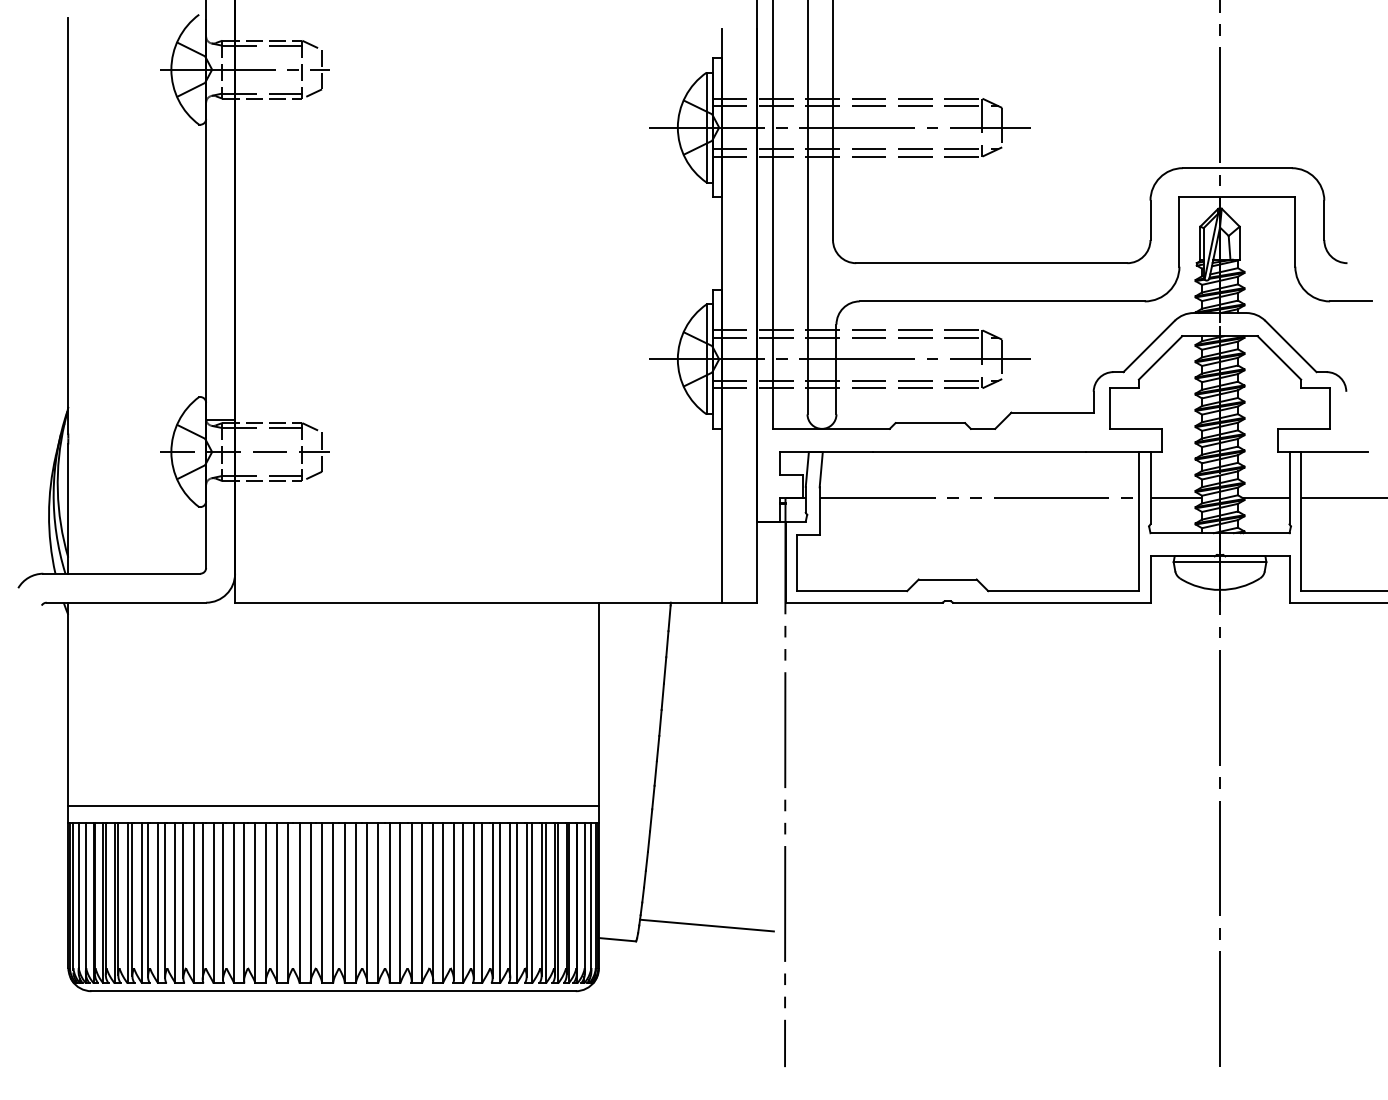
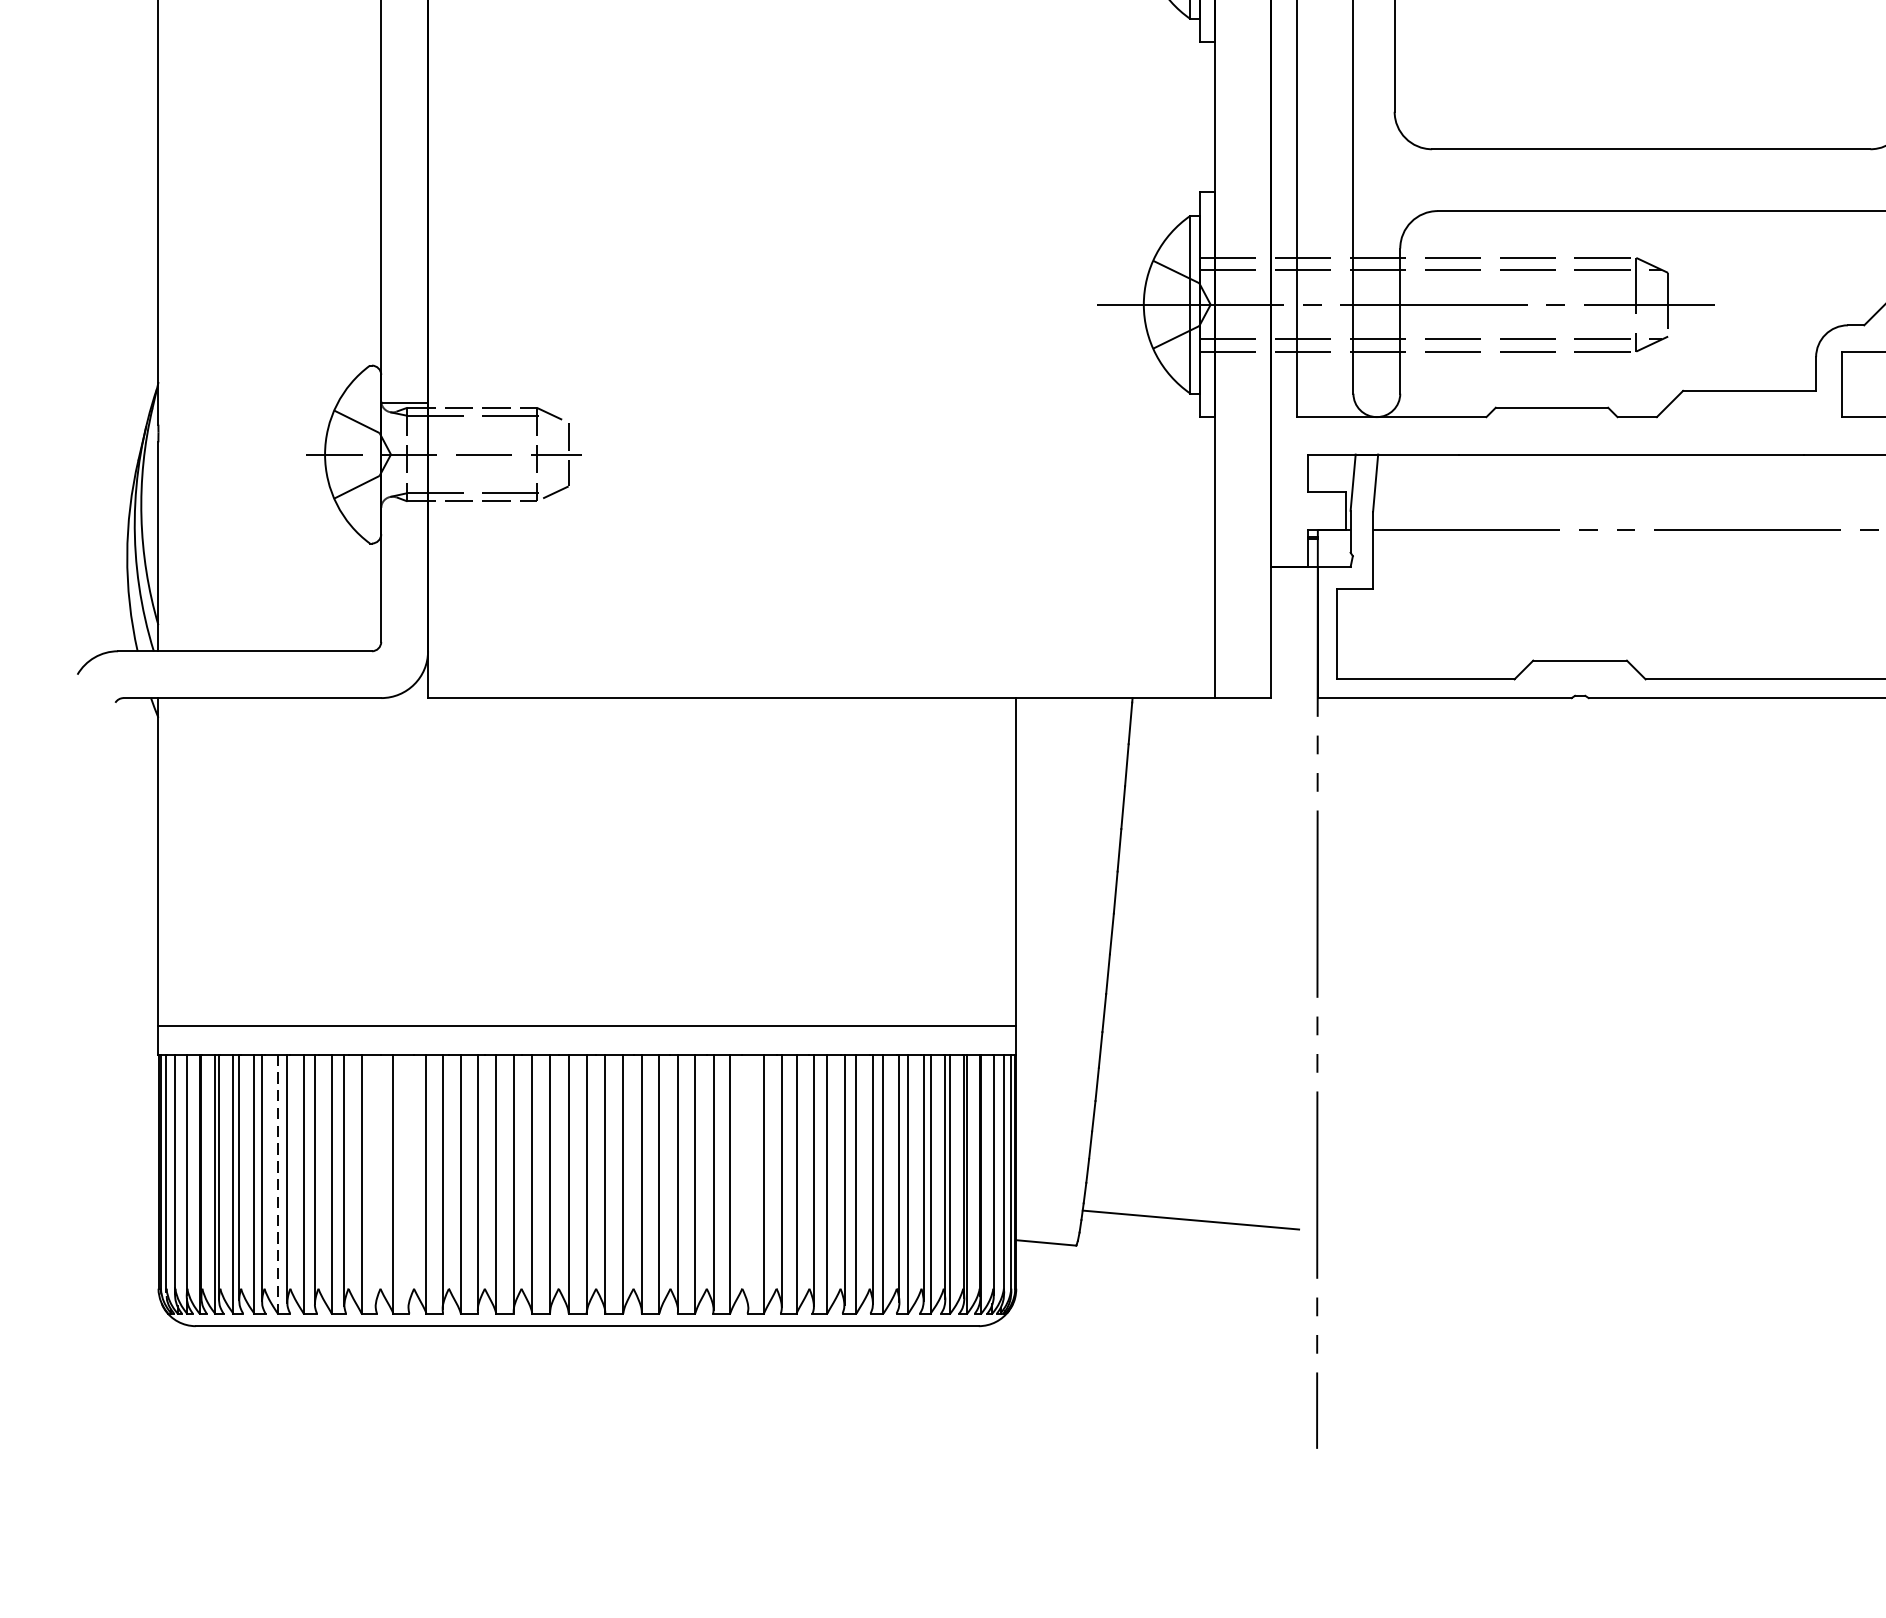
line: (202, 901) -> (375, 1181), removed
line: (223, 901) -> (409, 1181), removed
line: (433, 901) -> (748, 1181), removed
line: (142, 903) -> (278, 1184), solid -> dashed

